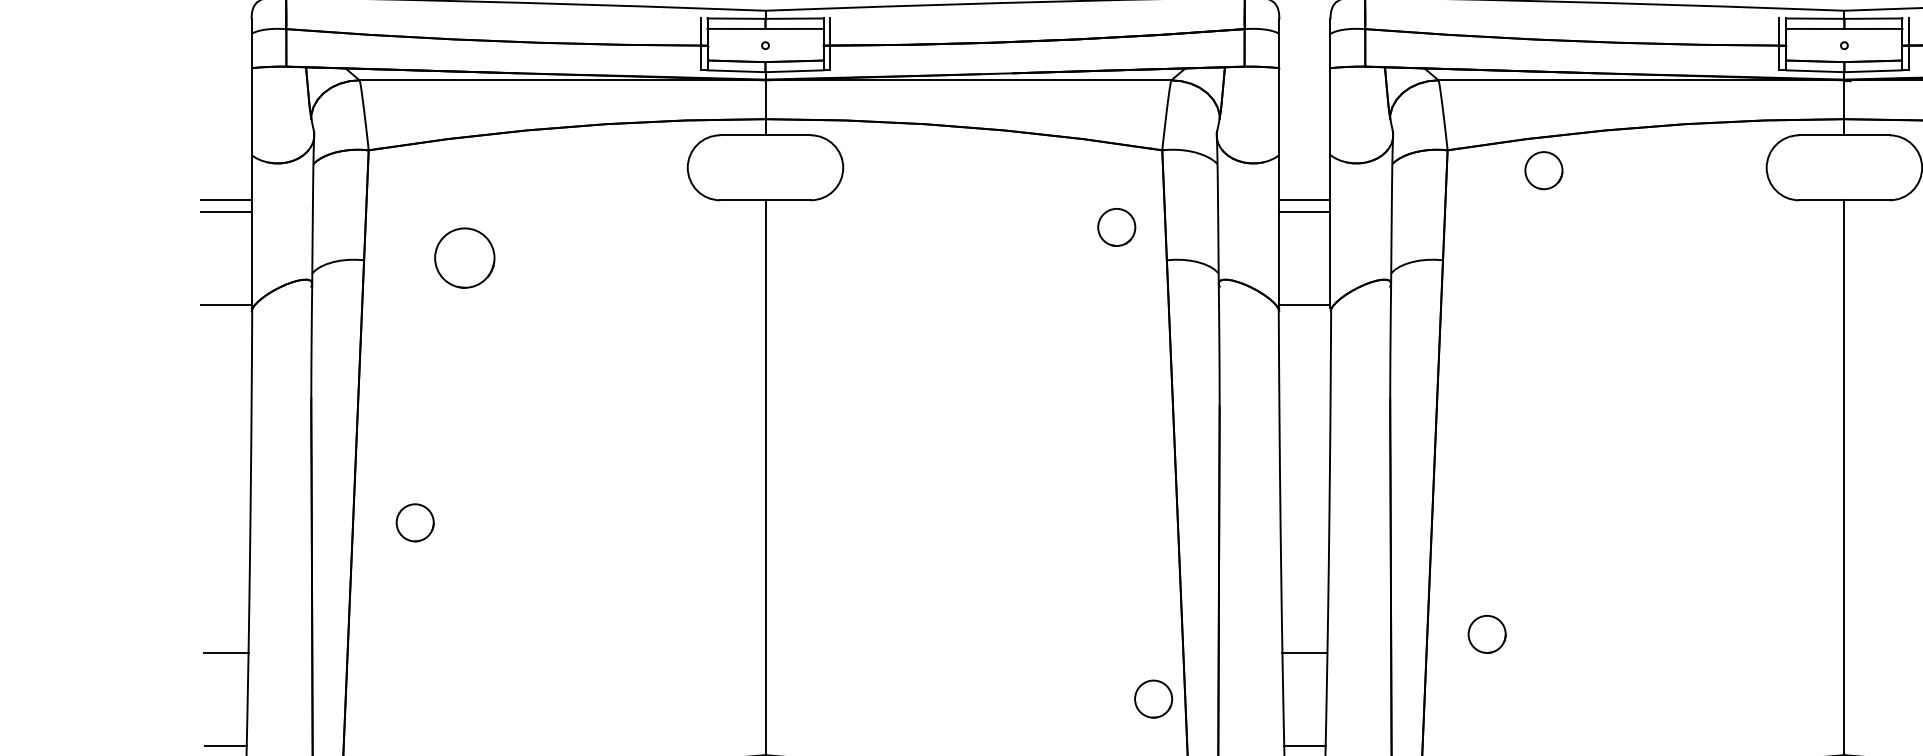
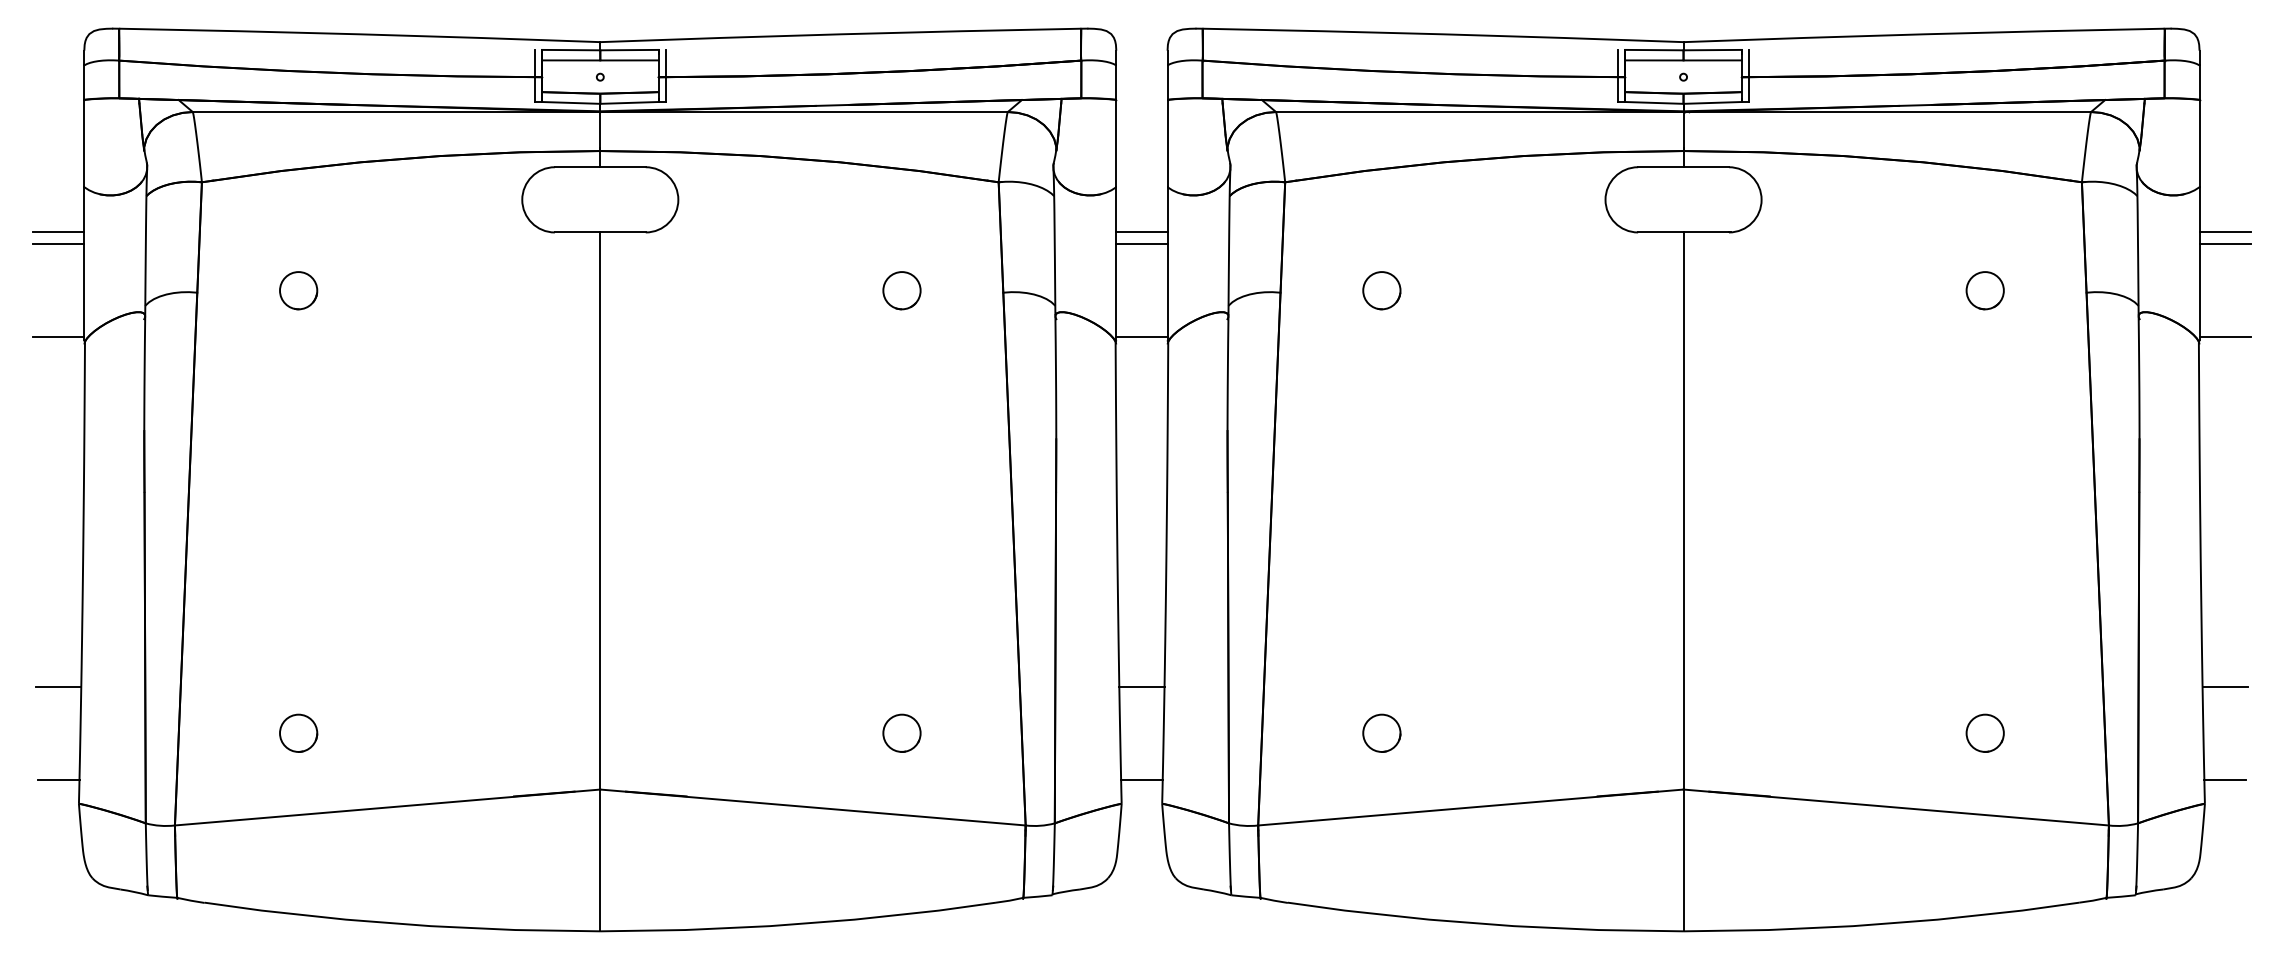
circle: (1543, 170) -> (1381, 290), moved
circle: (1116, 227) -> (901, 290), moved
circle: (464, 258) -> (298, 290), size x0.62
circle: (415, 522) -> (298, 732), moved
circle: (1486, 633) -> (1381, 732), moved
circle: (1153, 698) -> (901, 732), moved

